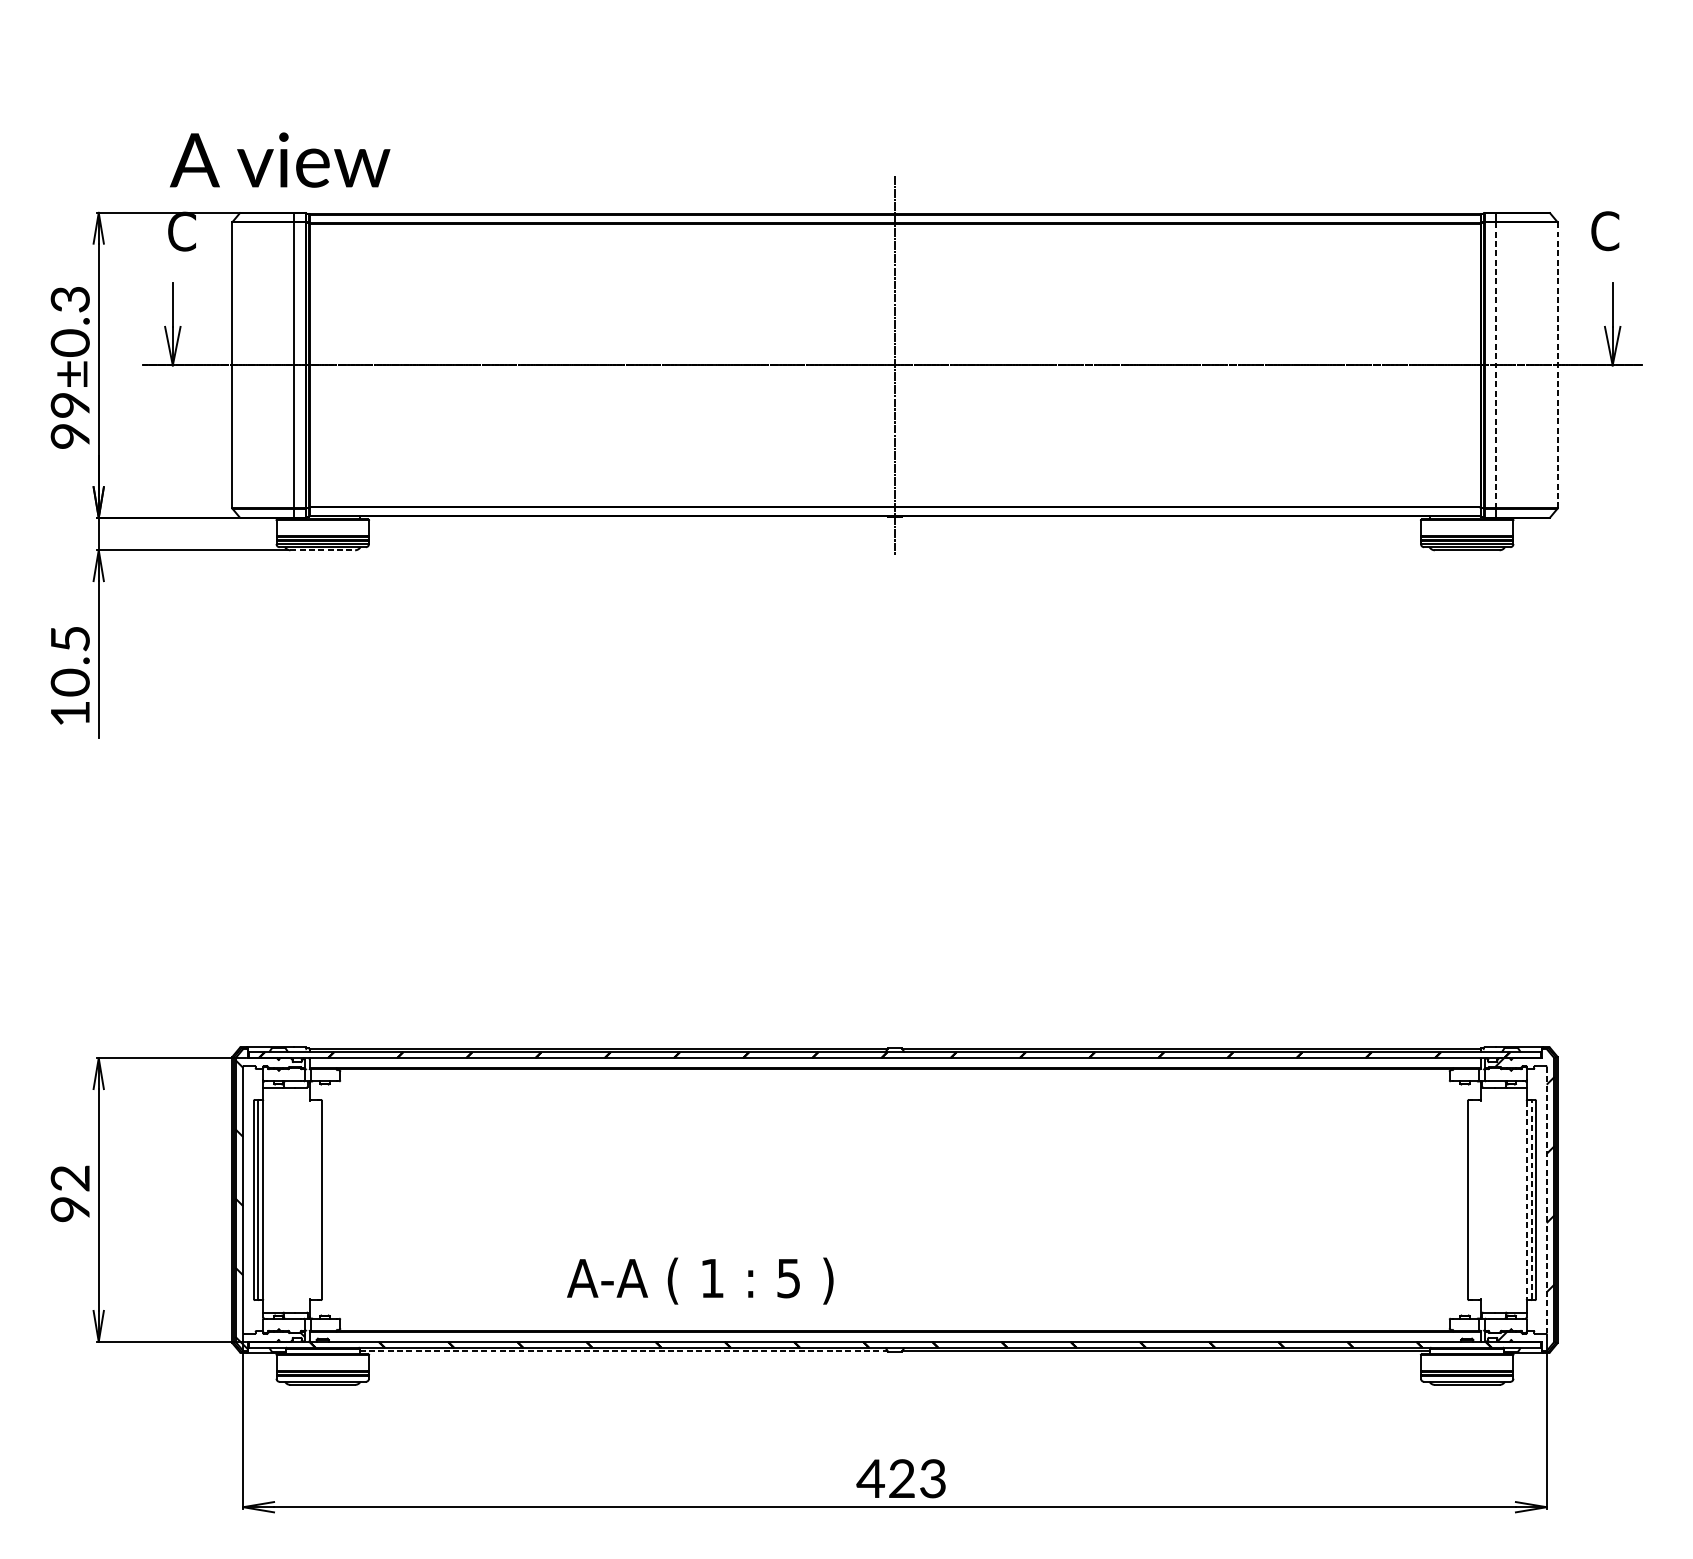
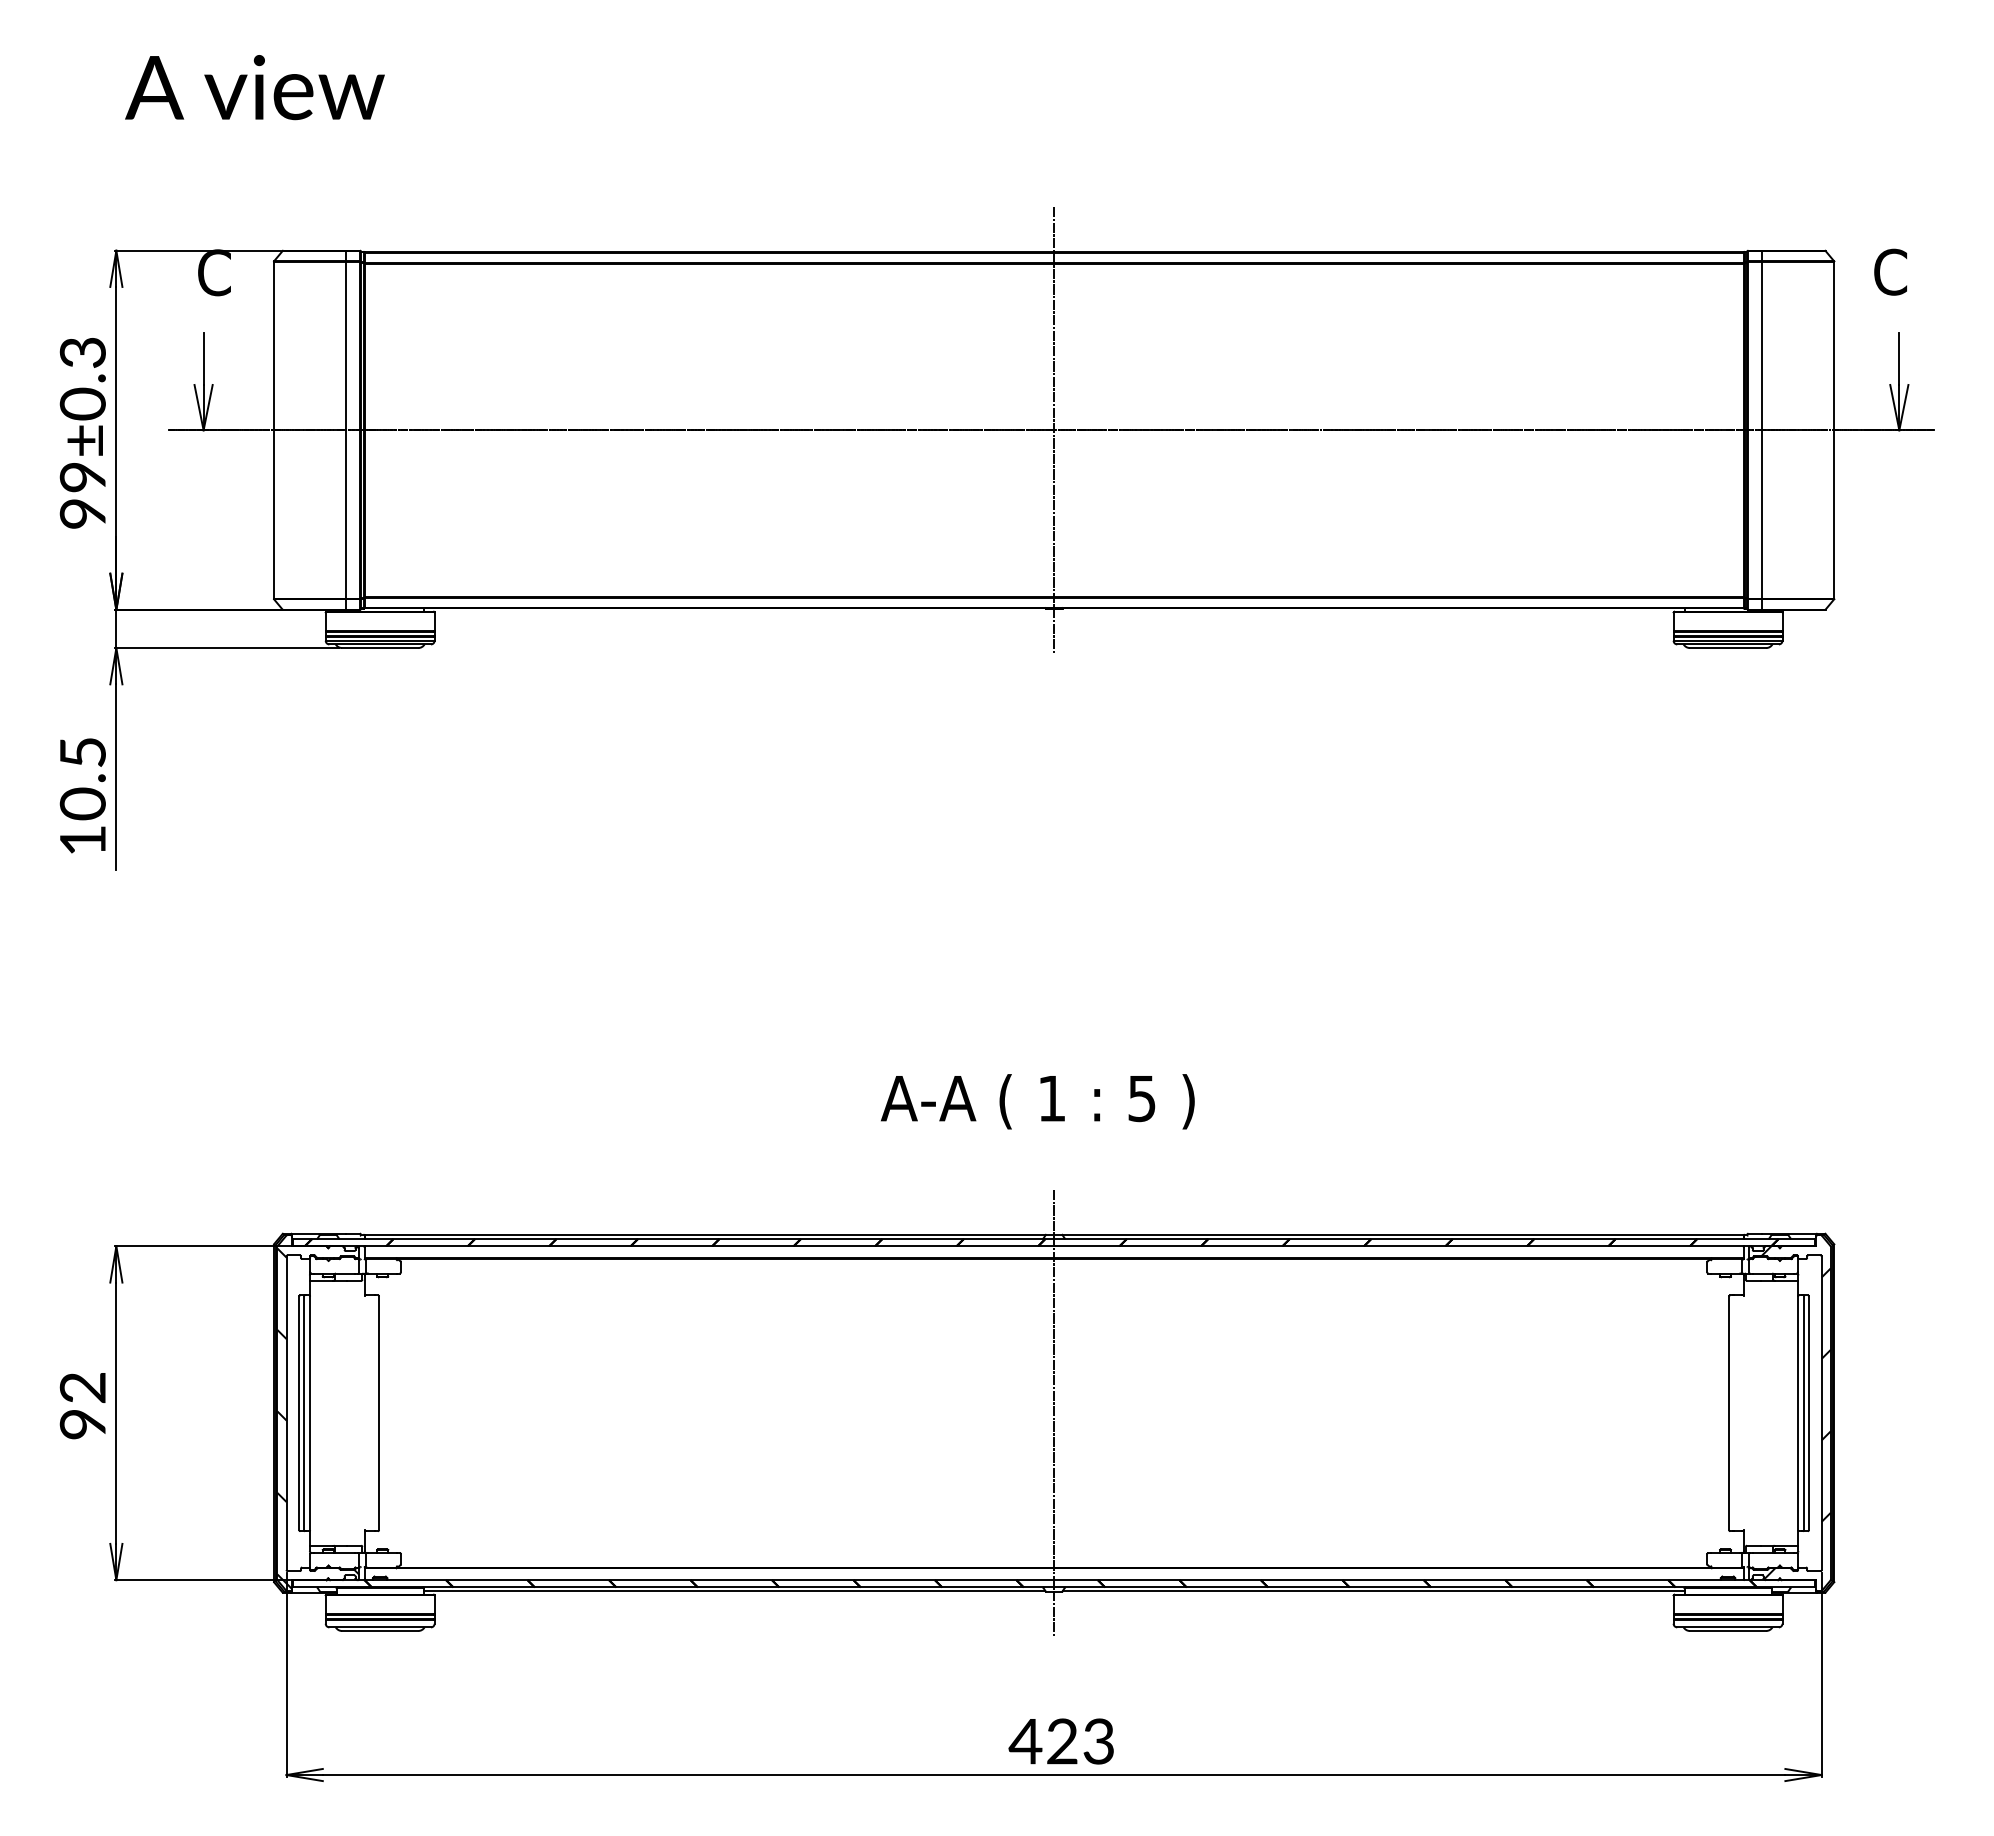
text: (279, 160) -> (254, 87), moved
line: (1557, 364) -> (1834, 429), dashed -> solid
line: (1495, 365) -> (1761, 430), dashed -> solid
line: (323, 550) -> (380, 648), dashed -> solid
line: (895, 1200) -> (1054, 1413), added
line: (1527, 1200) -> (1798, 1413), dashed -> solid
line: (1532, 1200) -> (1804, 1413), dashed -> solid
line: (1546, 1200) -> (1821, 1413), dashed -> solid
text: (700, 1280) -> (1037, 1101), moved
line: (623, 1351) -> (734, 1591), dashed -> solid

